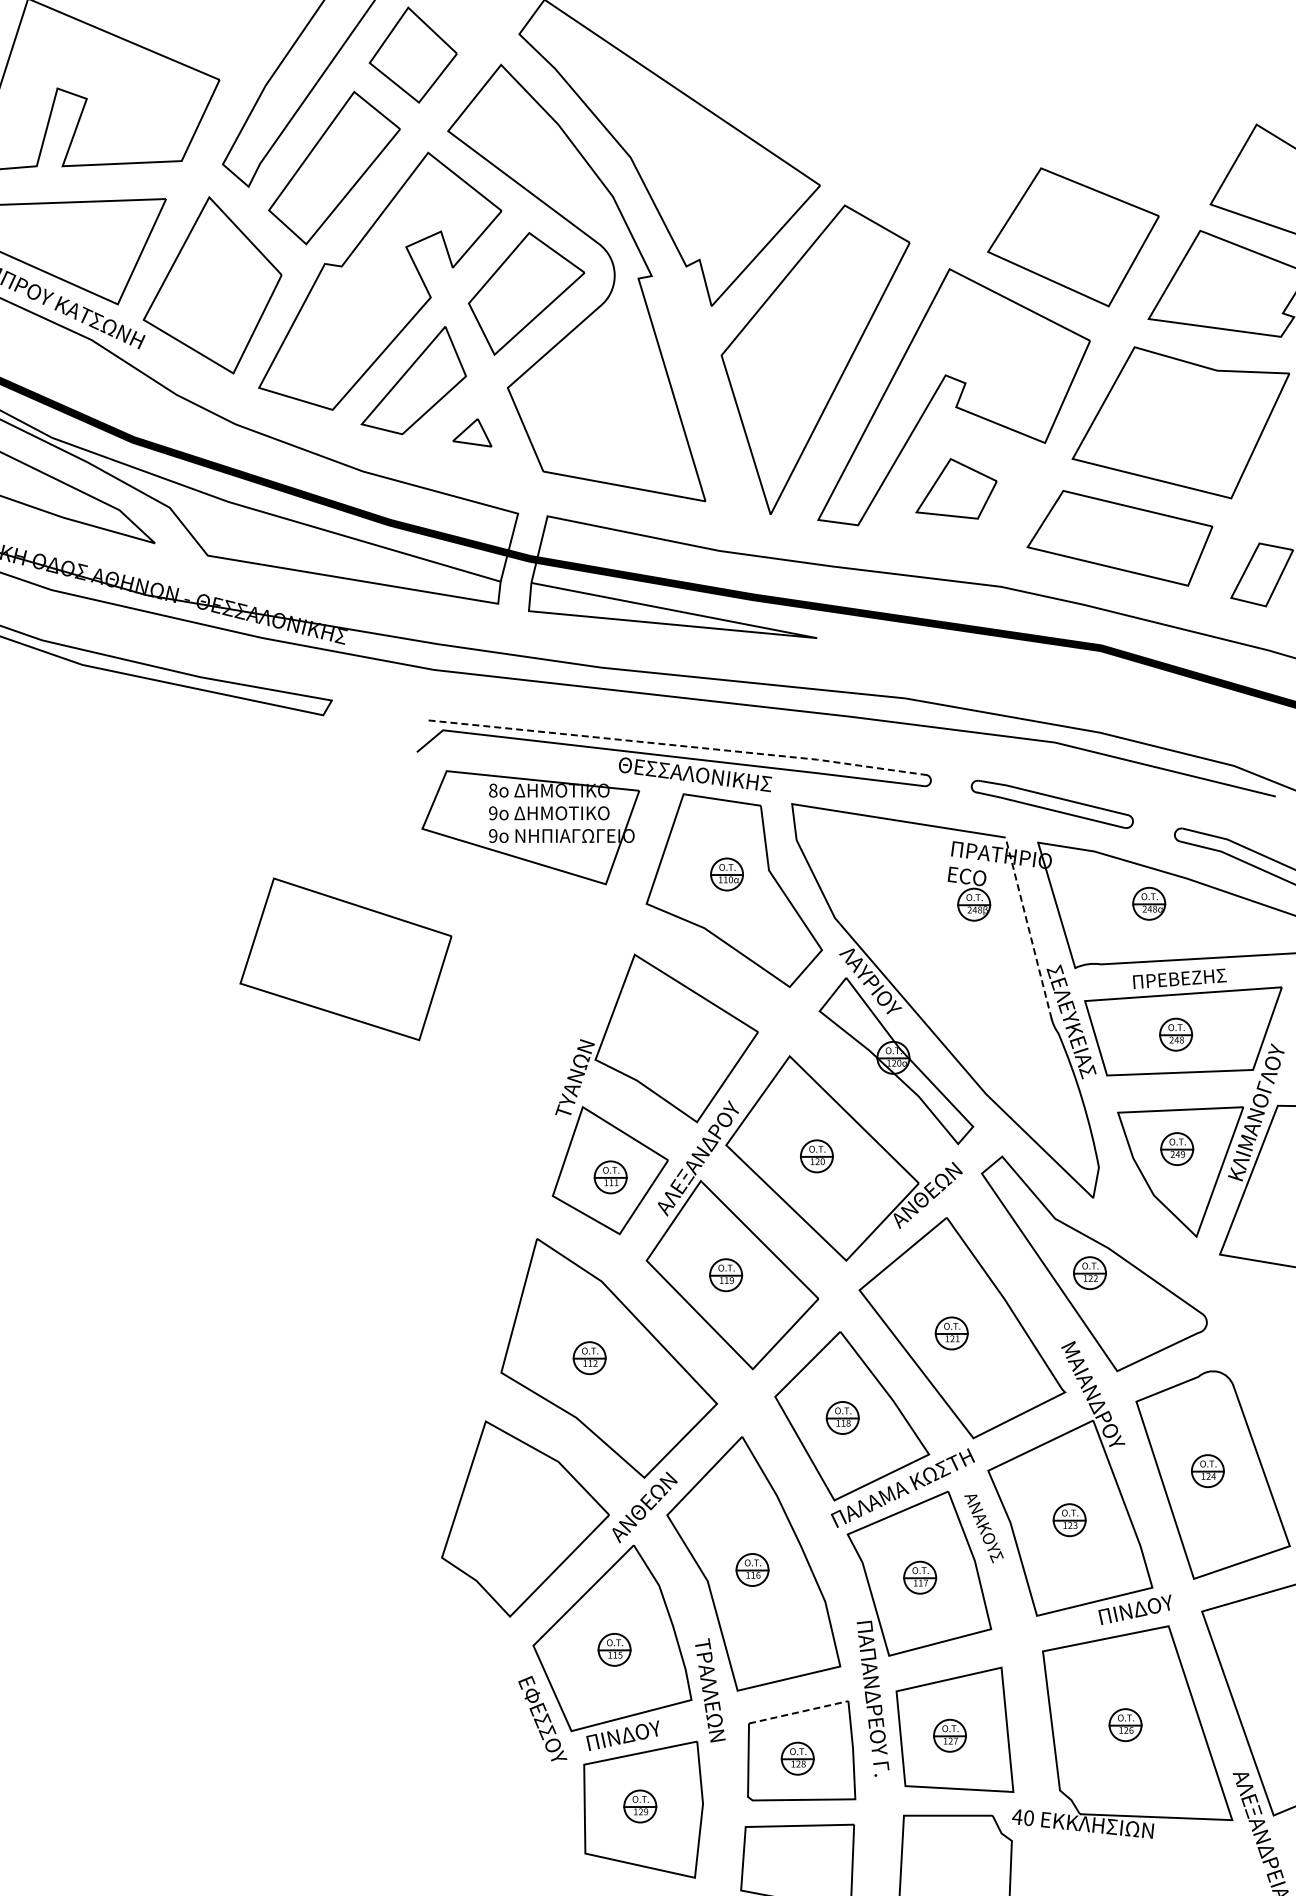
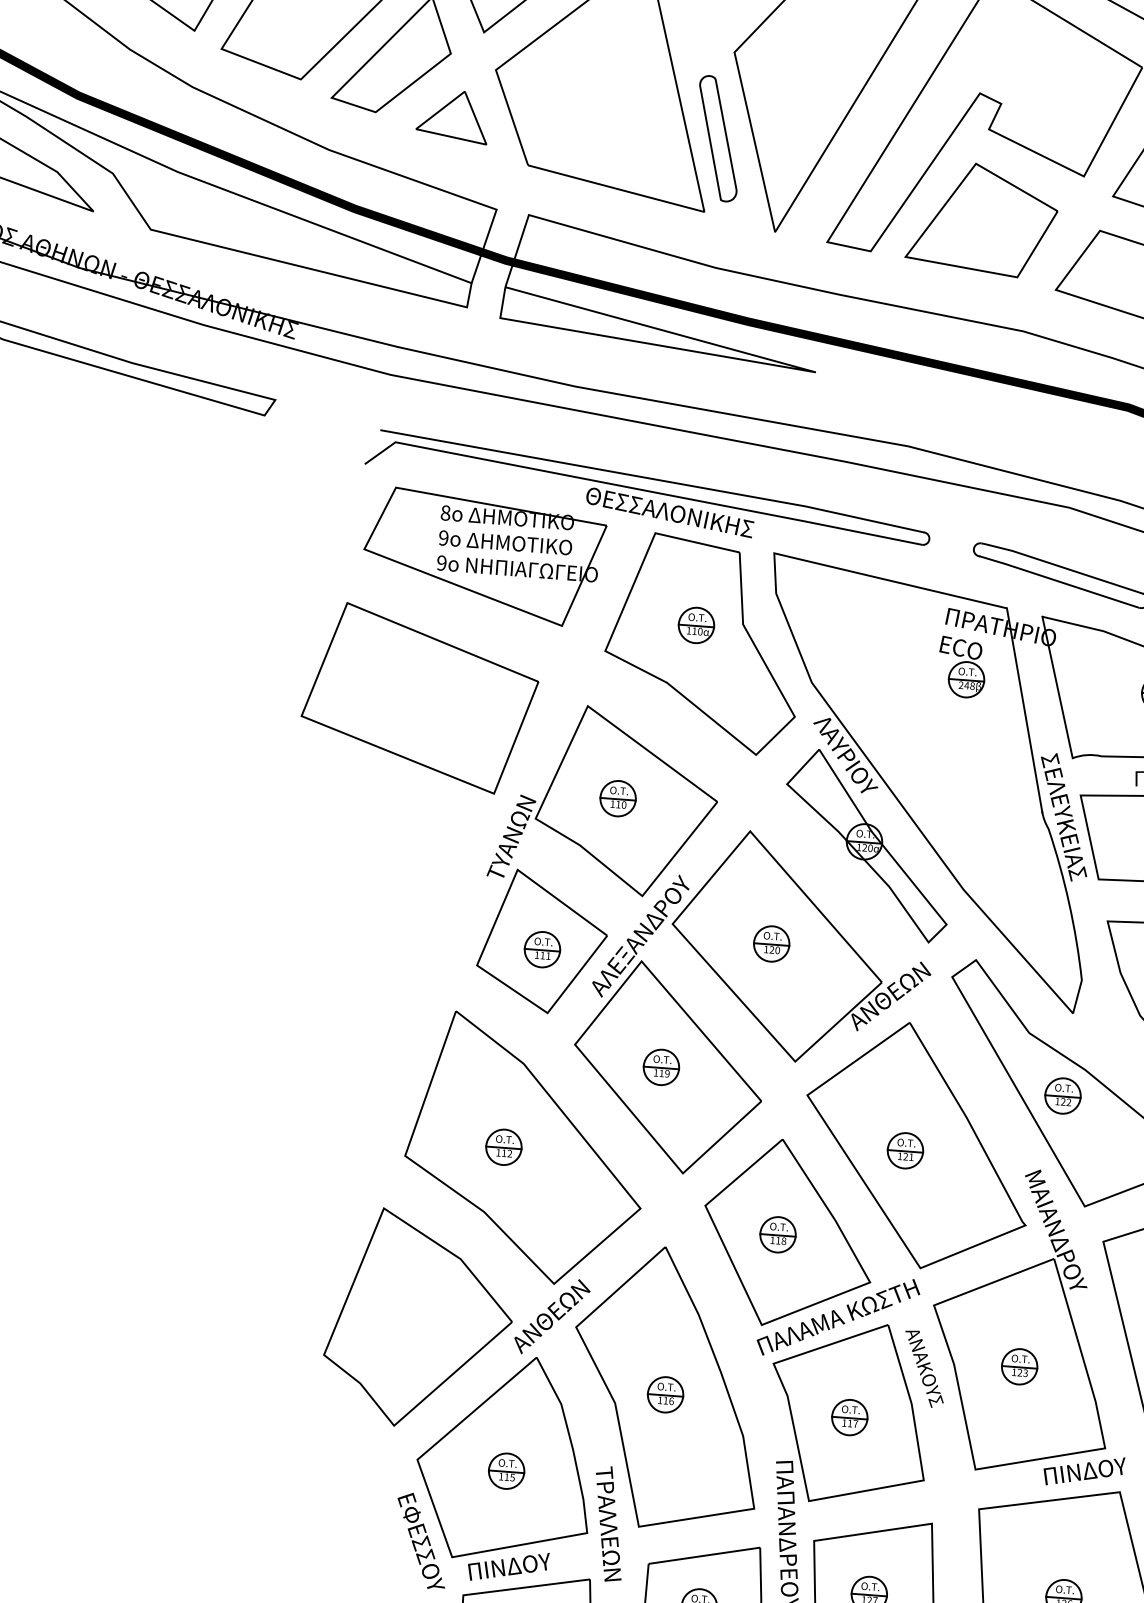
part: (472, 432) -> (453, 116), size x1.67
part: (712, 434) -> (717, 138), added
part: (956, 488) -> (982, 219), size x1.67
line: (678, 745) -> (653, 479), dashed -> solid
line: (1028, 928) -> (1024, 710), dashed -> solid
part: (345, 959) -> (419, 698), moved
part: (668, 1035) -> (618, 798), added
line: (798, 1712) -> (704, 1555), dashed -> solid

